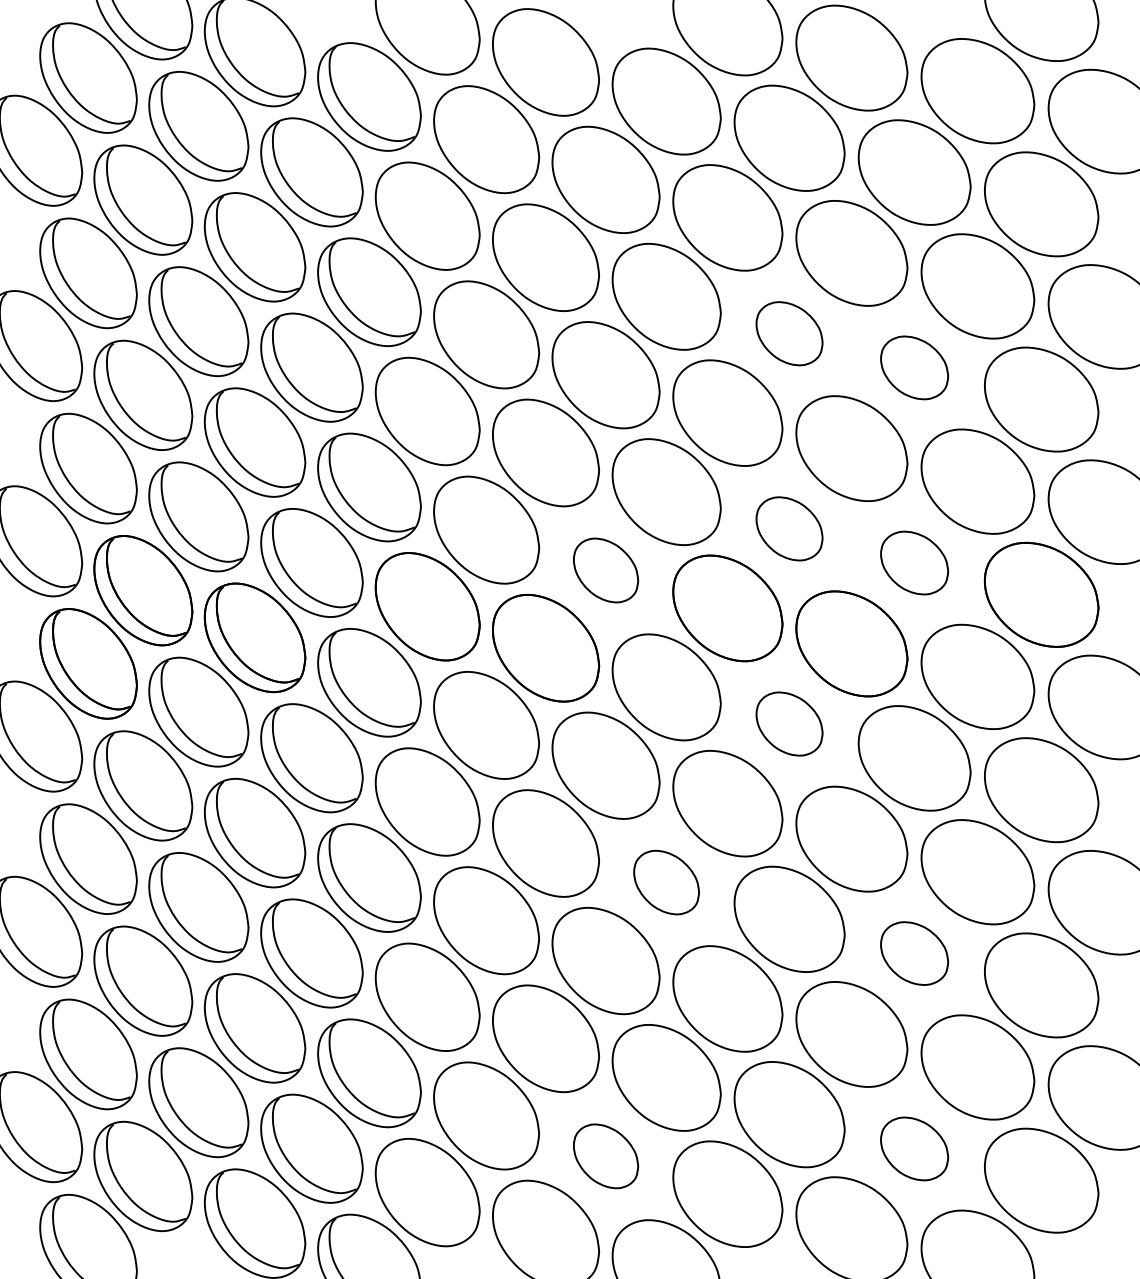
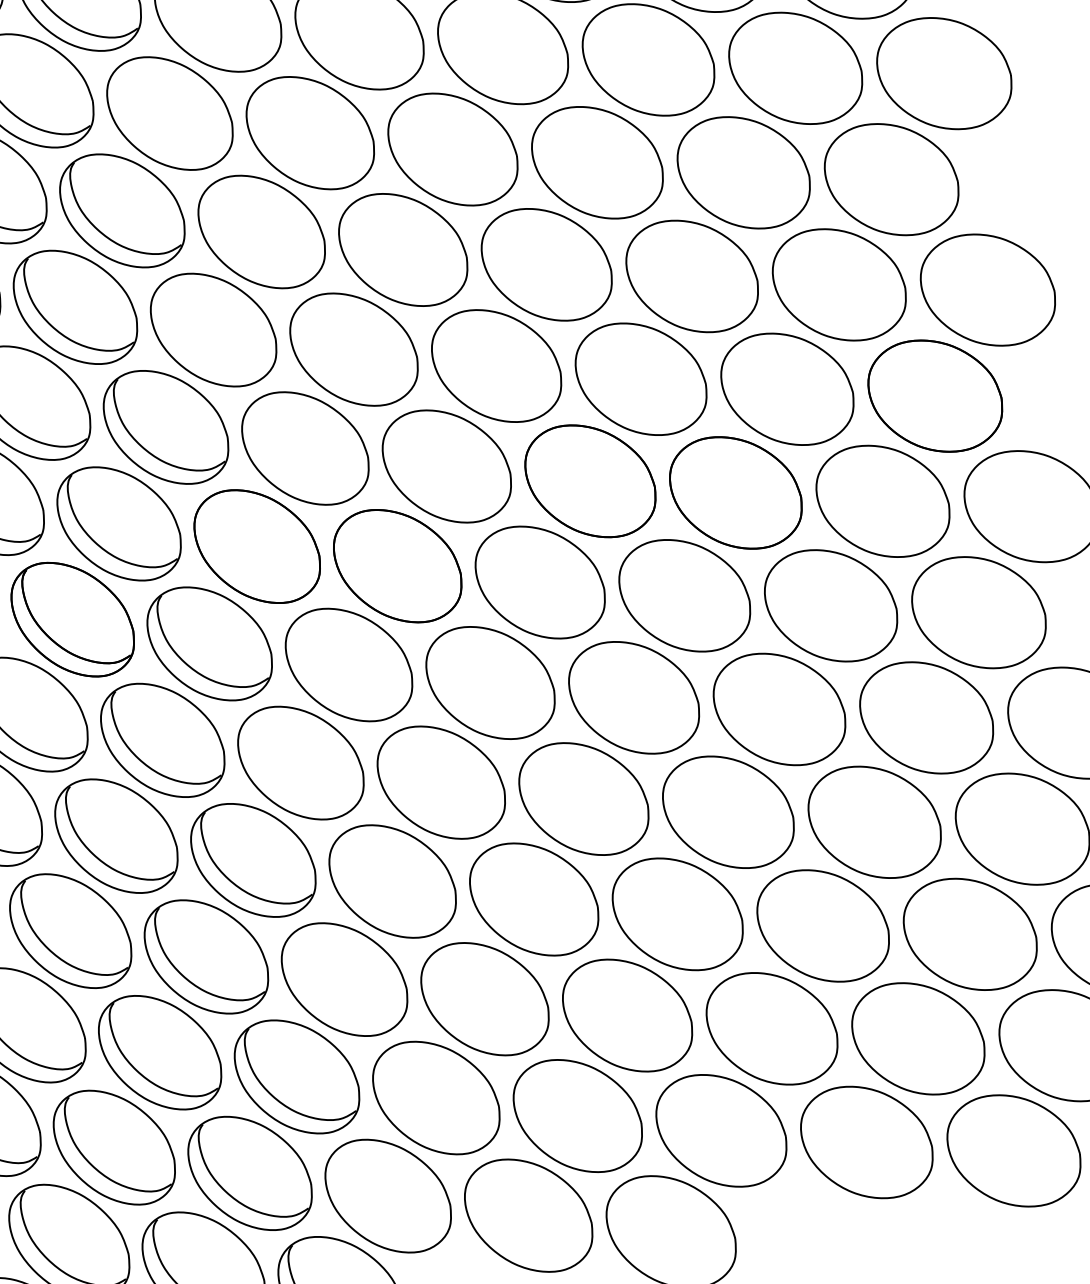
part: (789, 333) -> (597, 162), size x1.67
part: (914, 367) -> (743, 172), size x1.67
part: (789, 528) -> (641, 378), size x1.67
part: (914, 562) -> (787, 388), size x1.67
part: (605, 570) -> (446, 466), size x1.67
part: (789, 723) -> (684, 595), size x1.67
part: (666, 882) -> (583, 798), size x1.67
part: (914, 953) -> (874, 822), size x1.67
part: (914, 1148) -> (918, 1038), size x1.67
part: (605, 1156) -> (577, 1116), size x1.67

